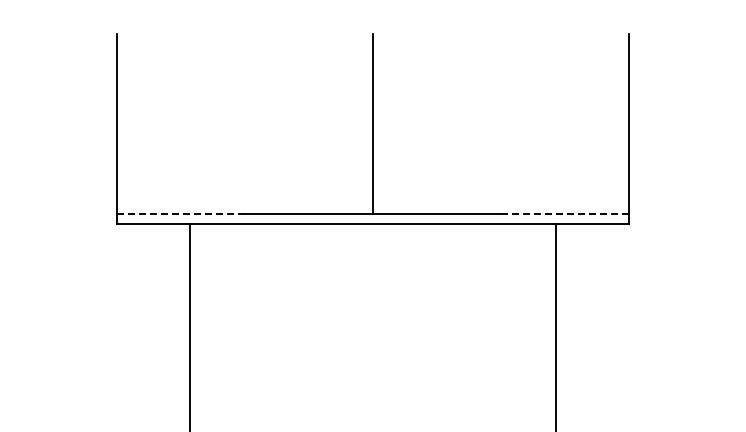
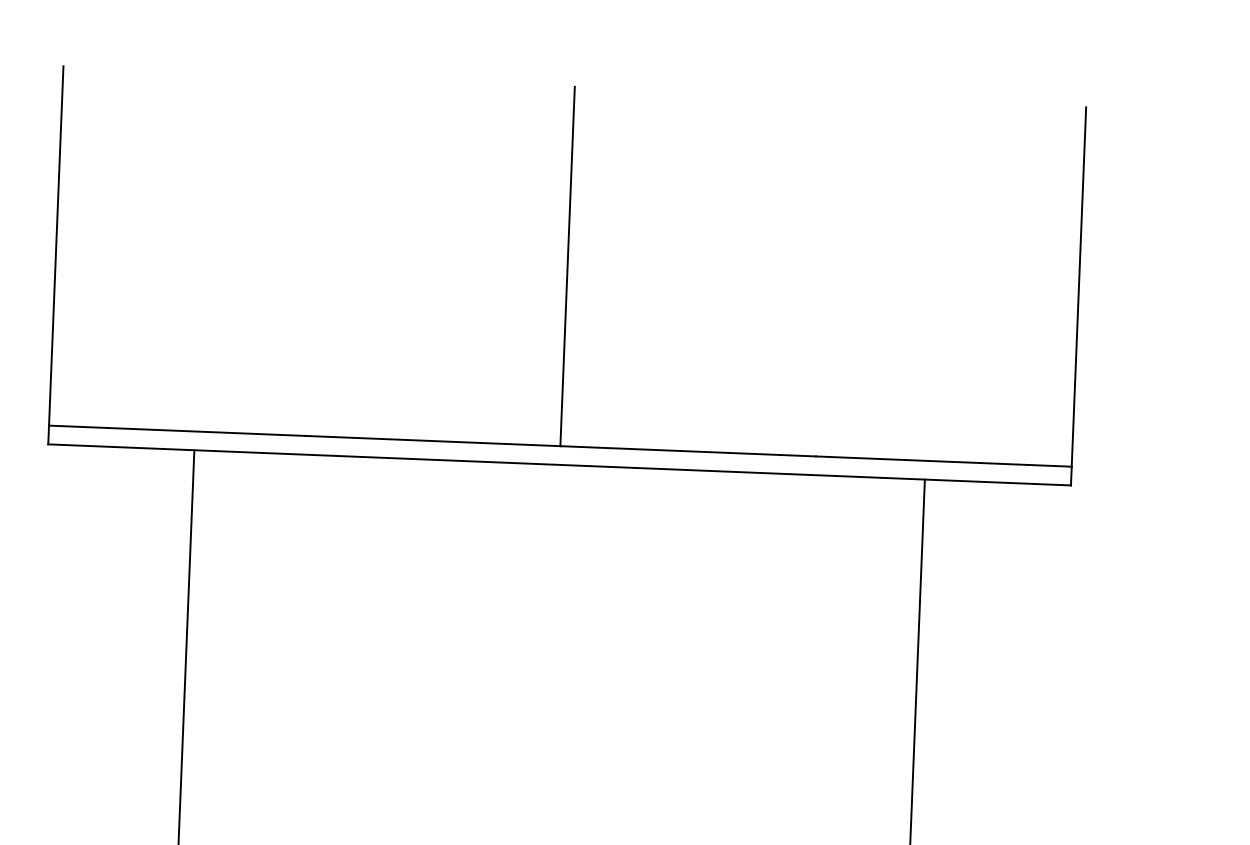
line: (181, 214) -> (177, 431), dashed -> solid
line: (564, 214) -> (943, 462), dashed -> solid

